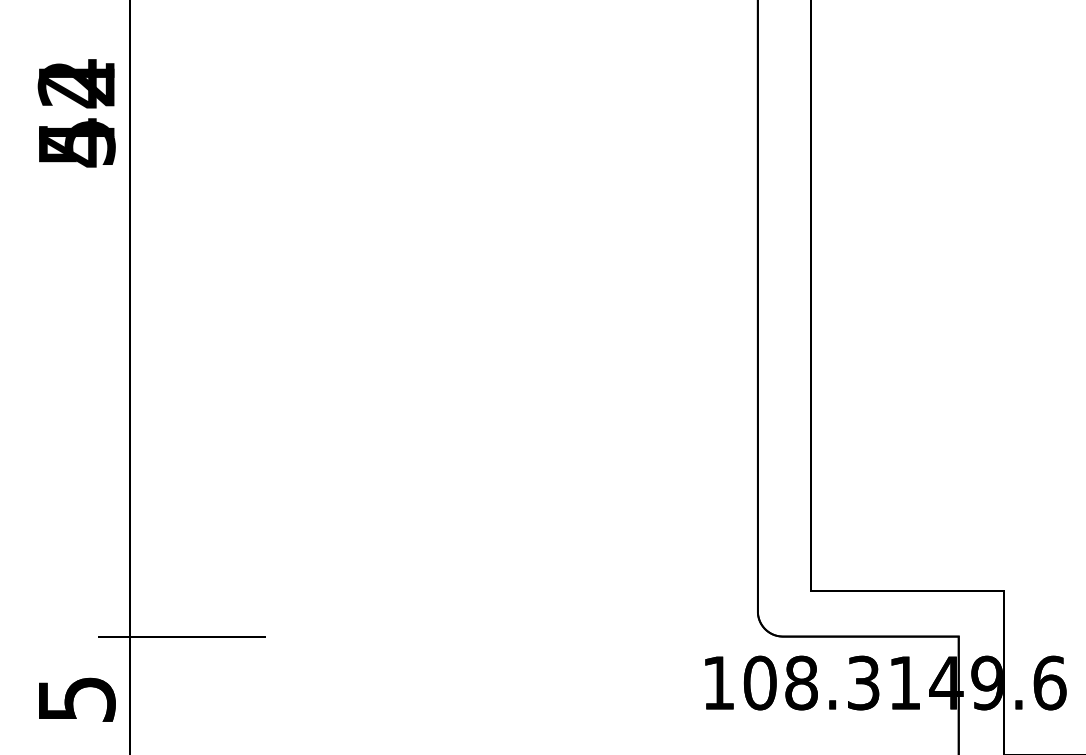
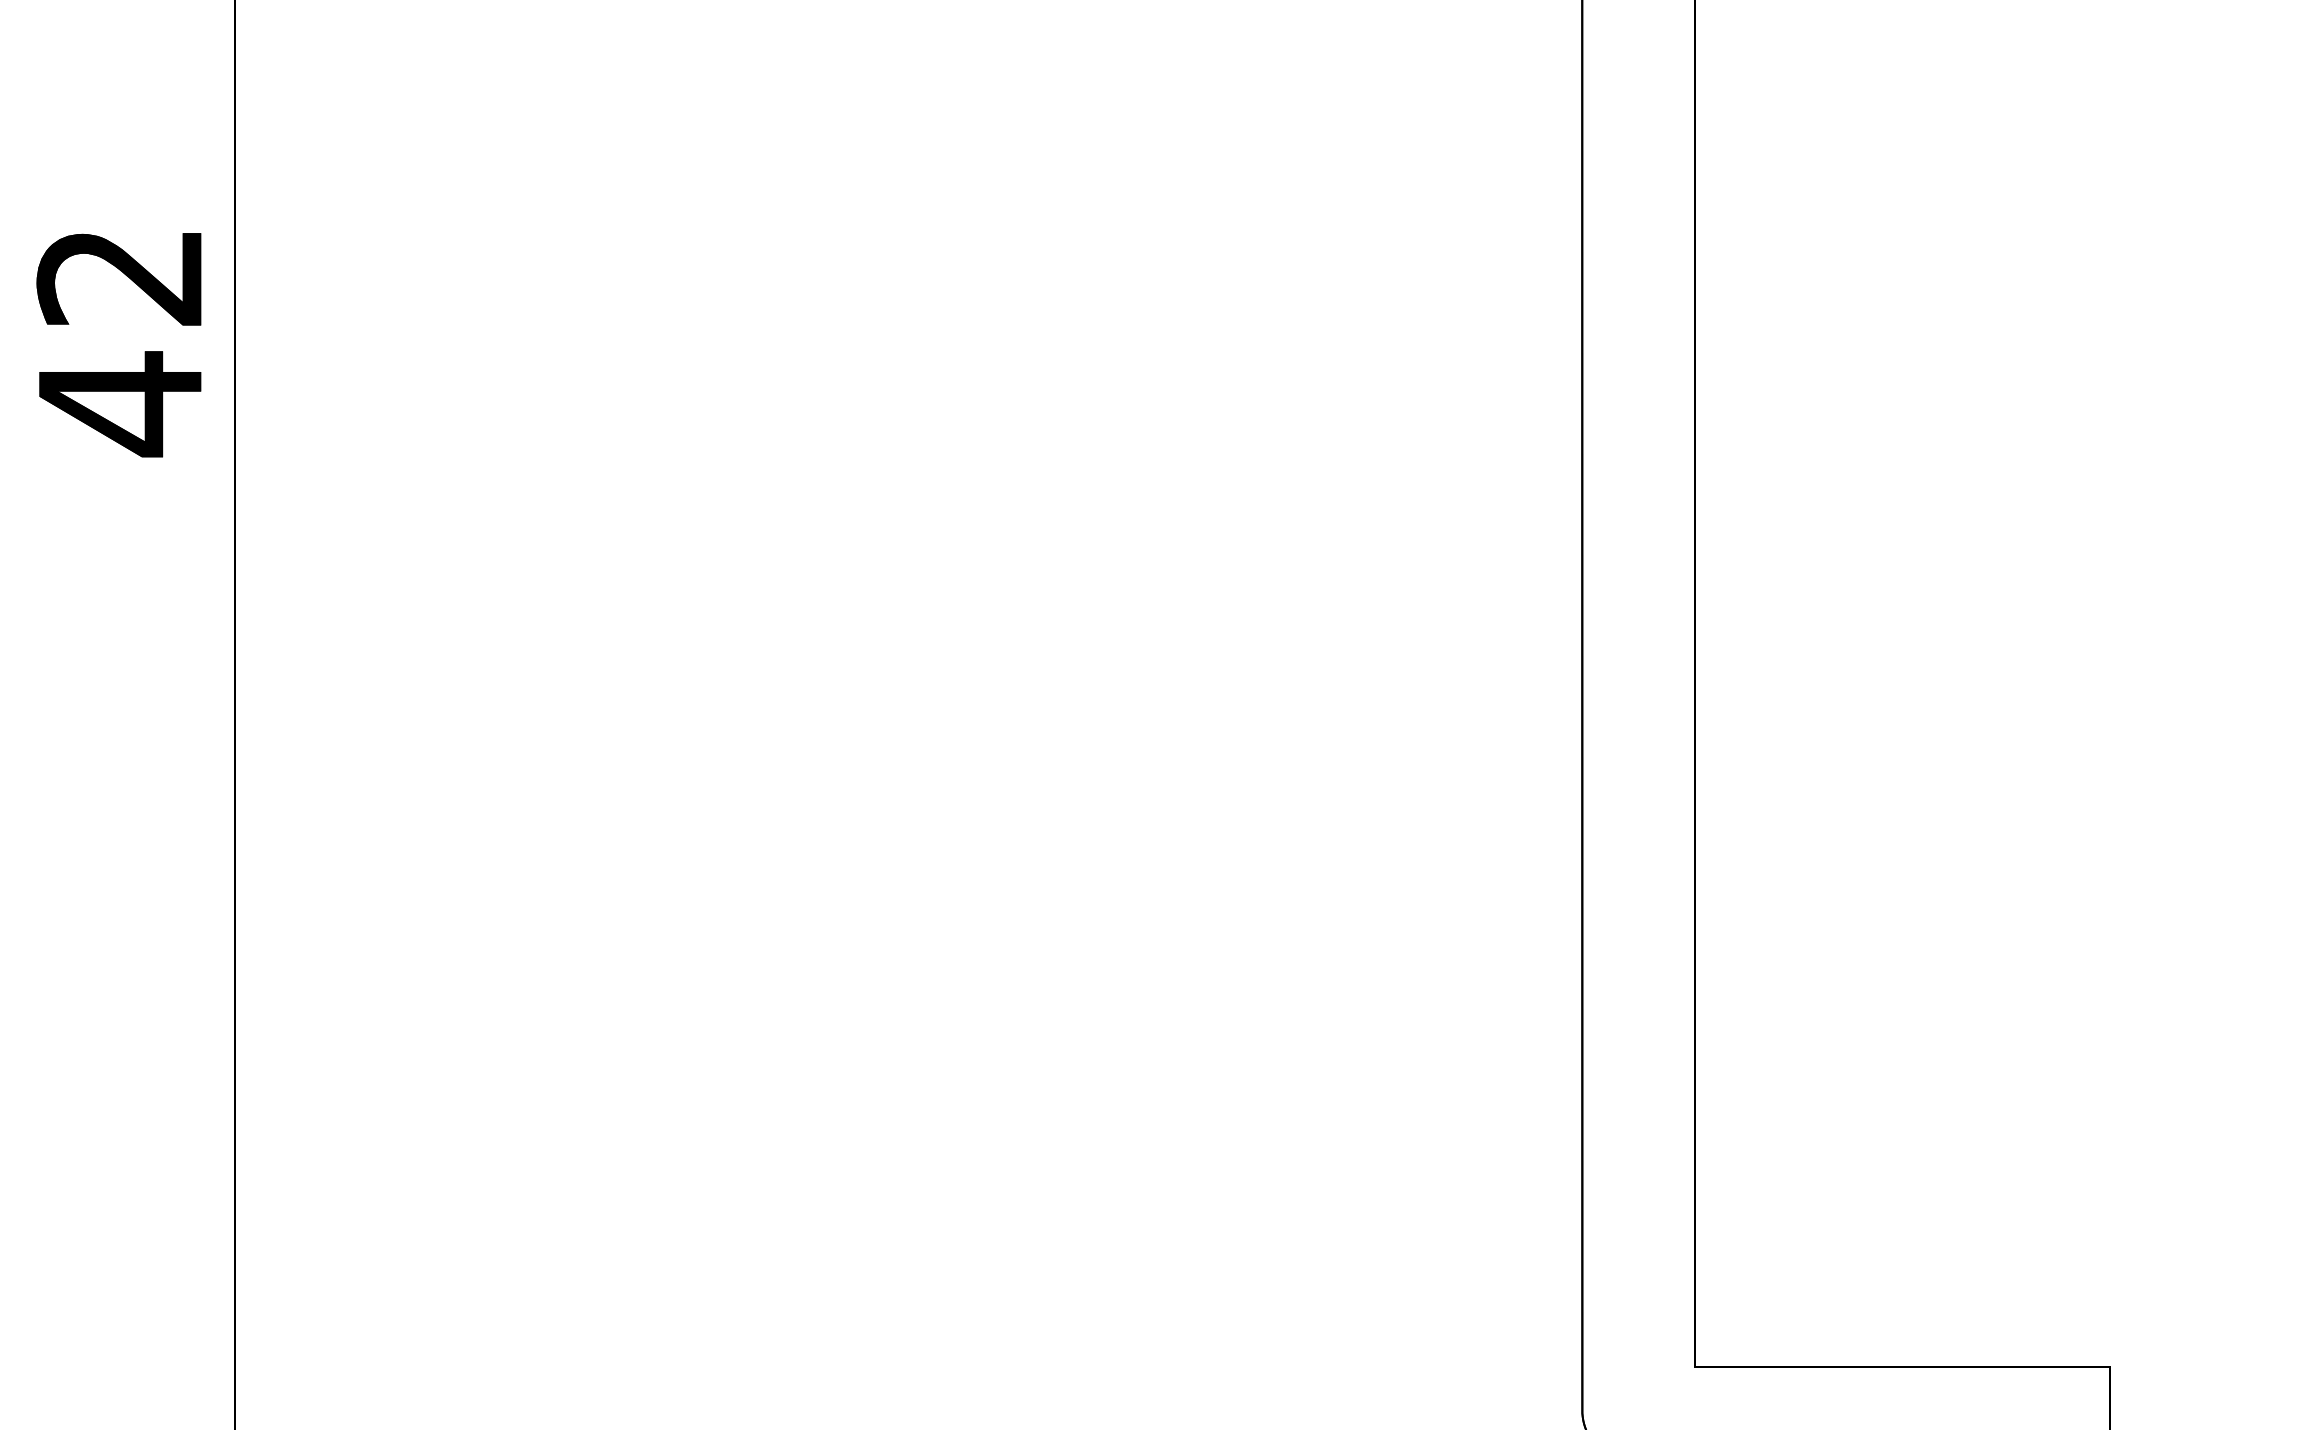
text: (76, 113) -> (119, 341), 54 -> 42

